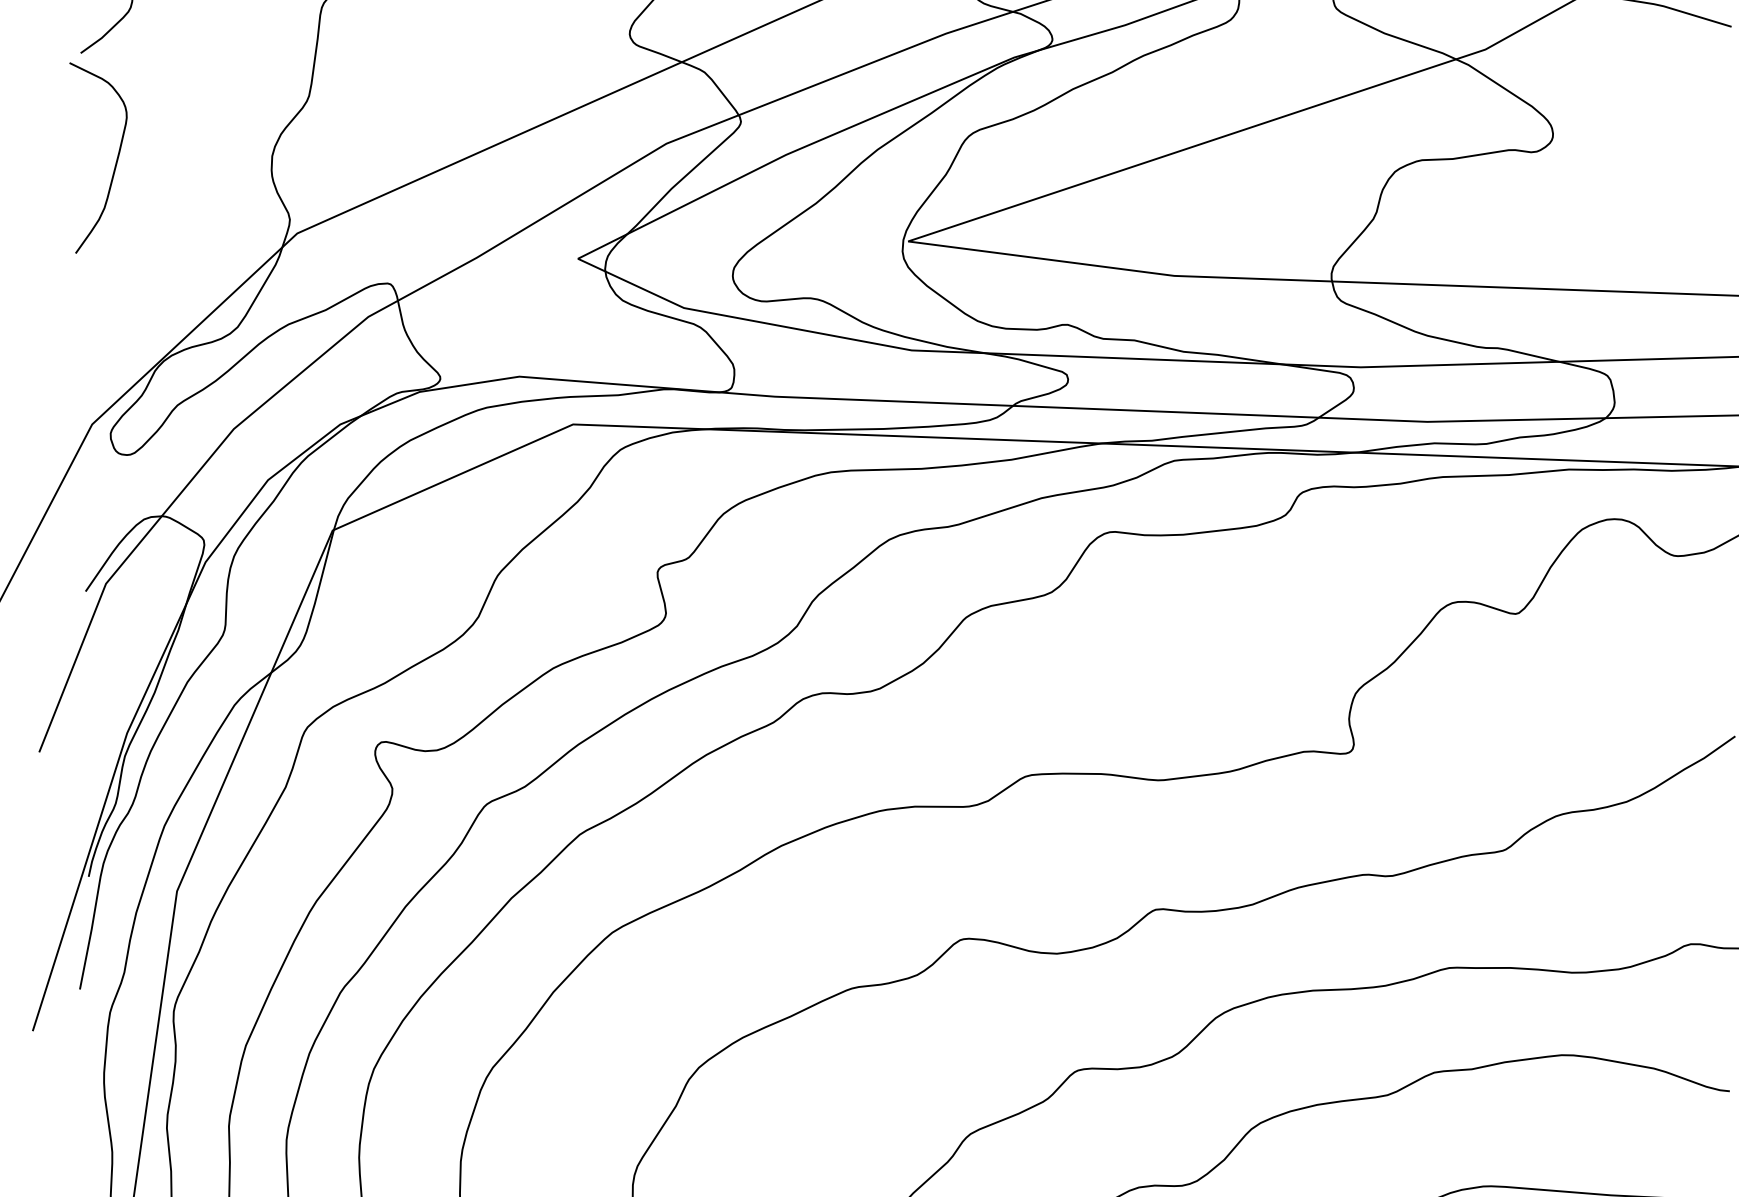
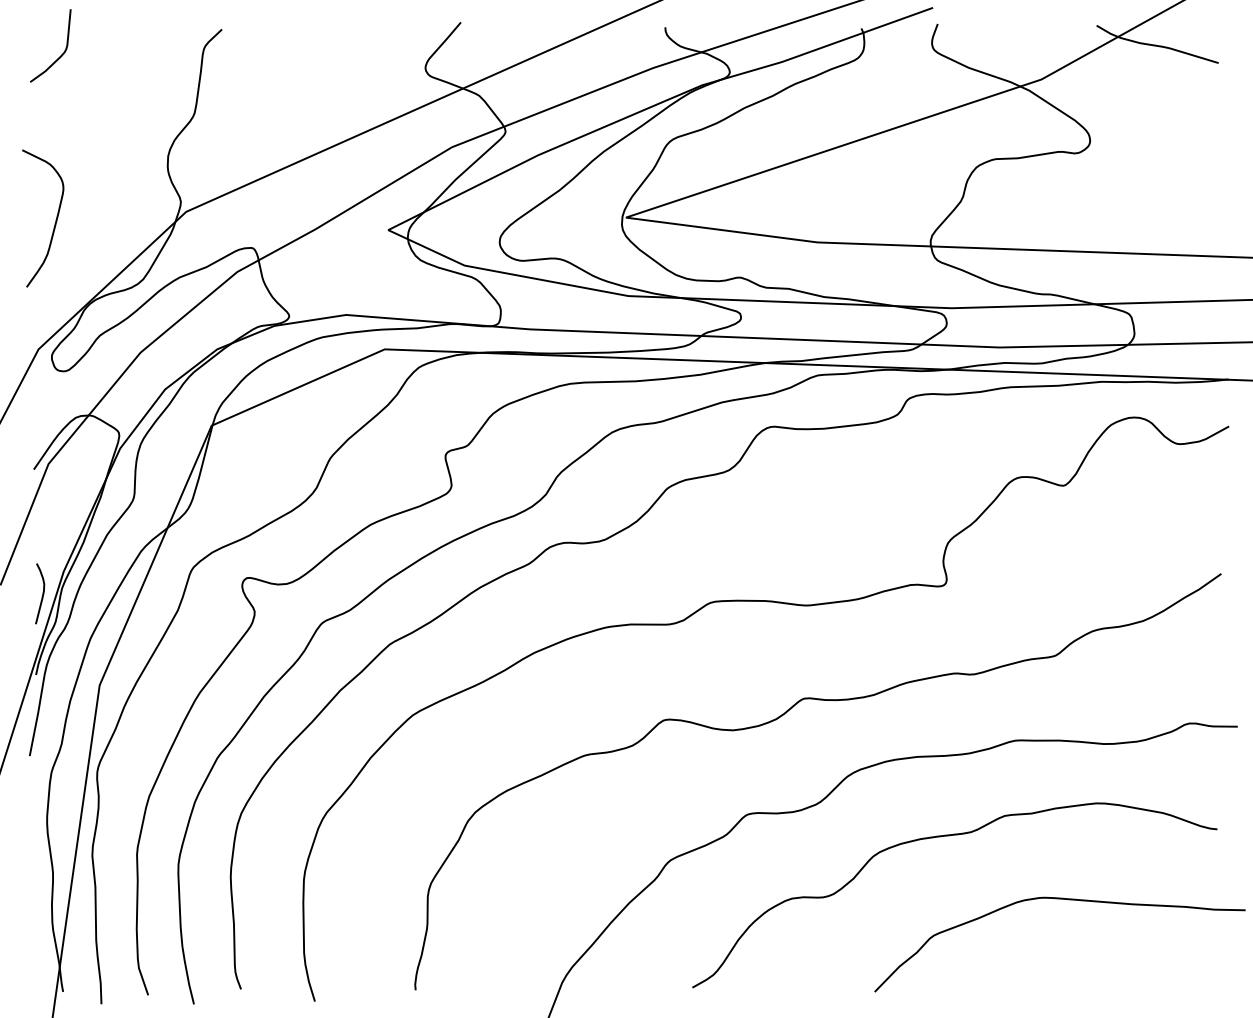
curve: (115, 159) -> (55, 219), moved
curve: (97, 763) -> (42, 593), added

